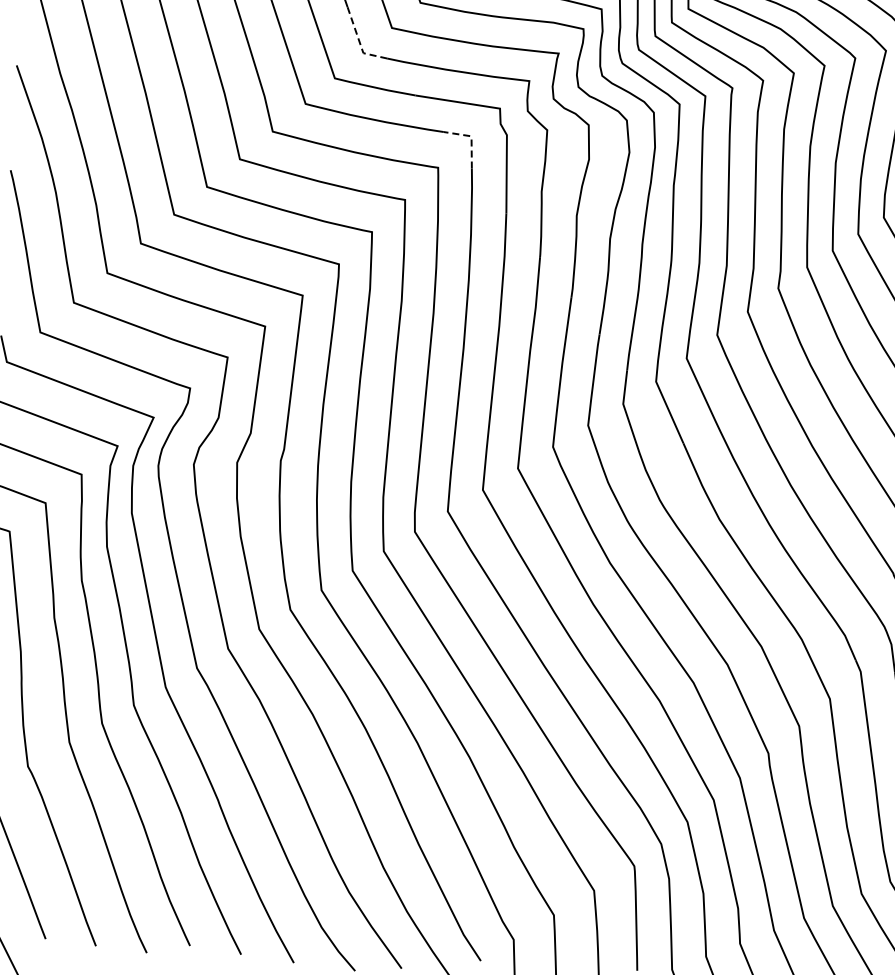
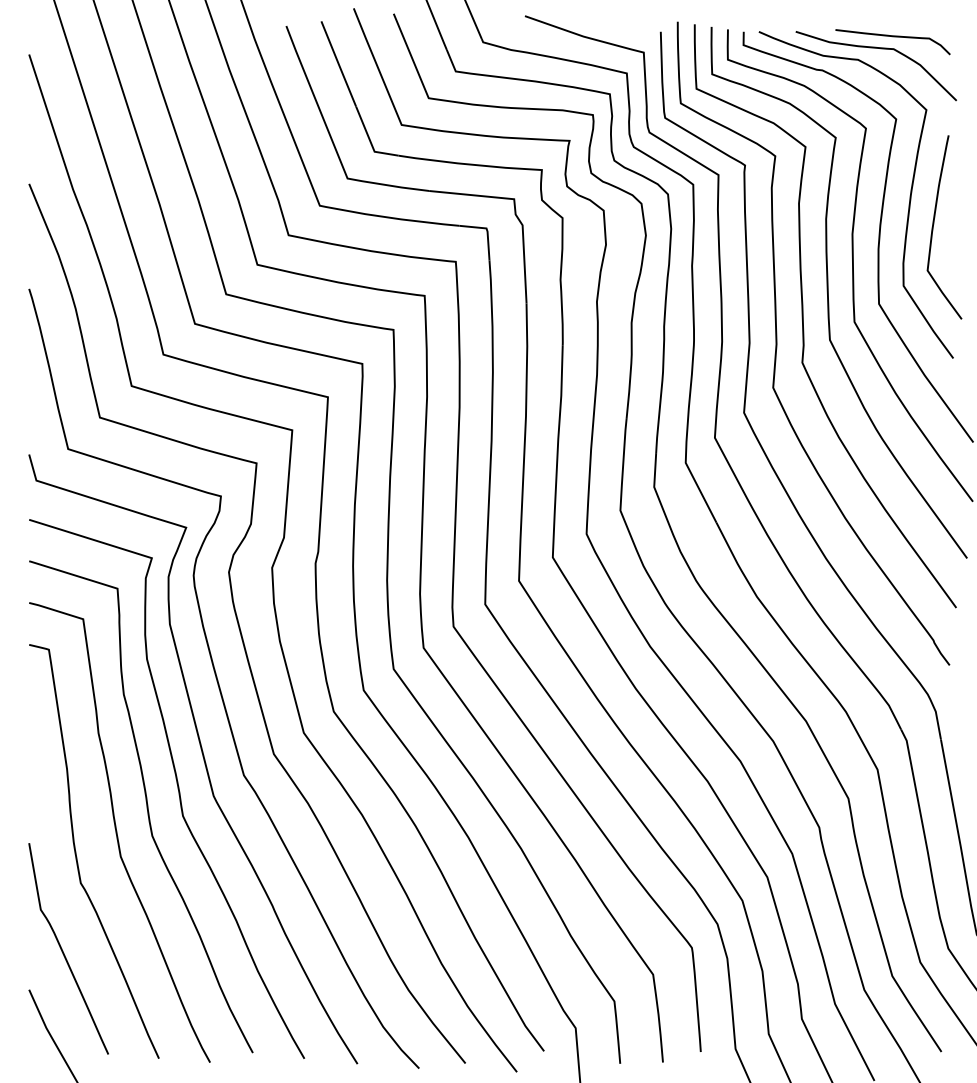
line: (359, 41) -> (370, 140), dashed -> solid
line: (471, 138) -> (487, 230), dashed -> solid

